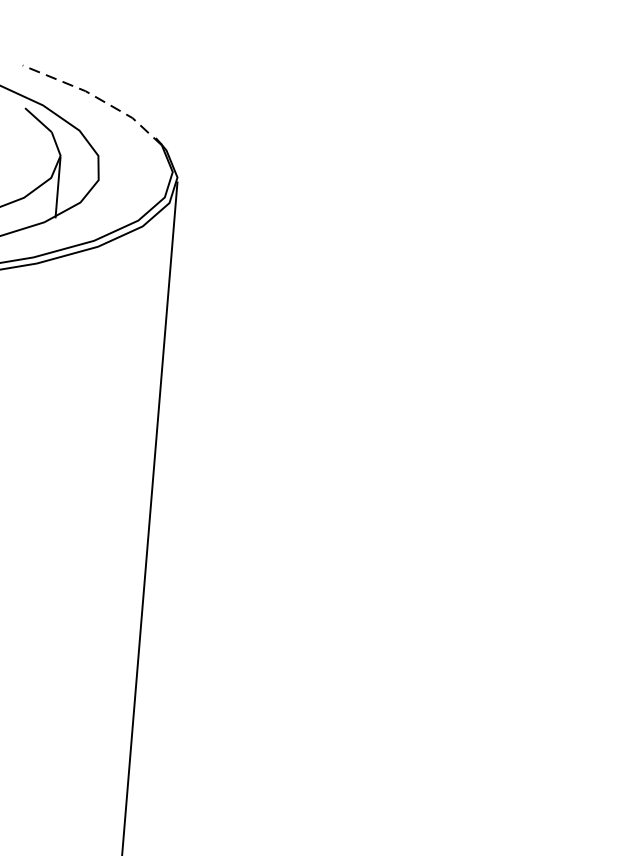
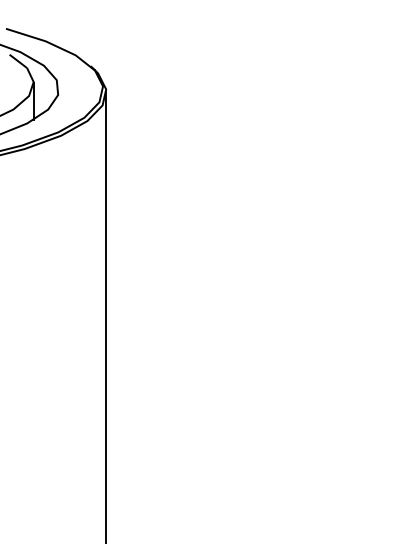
line: (96, 97) -> (52, 44), dashed -> solid

